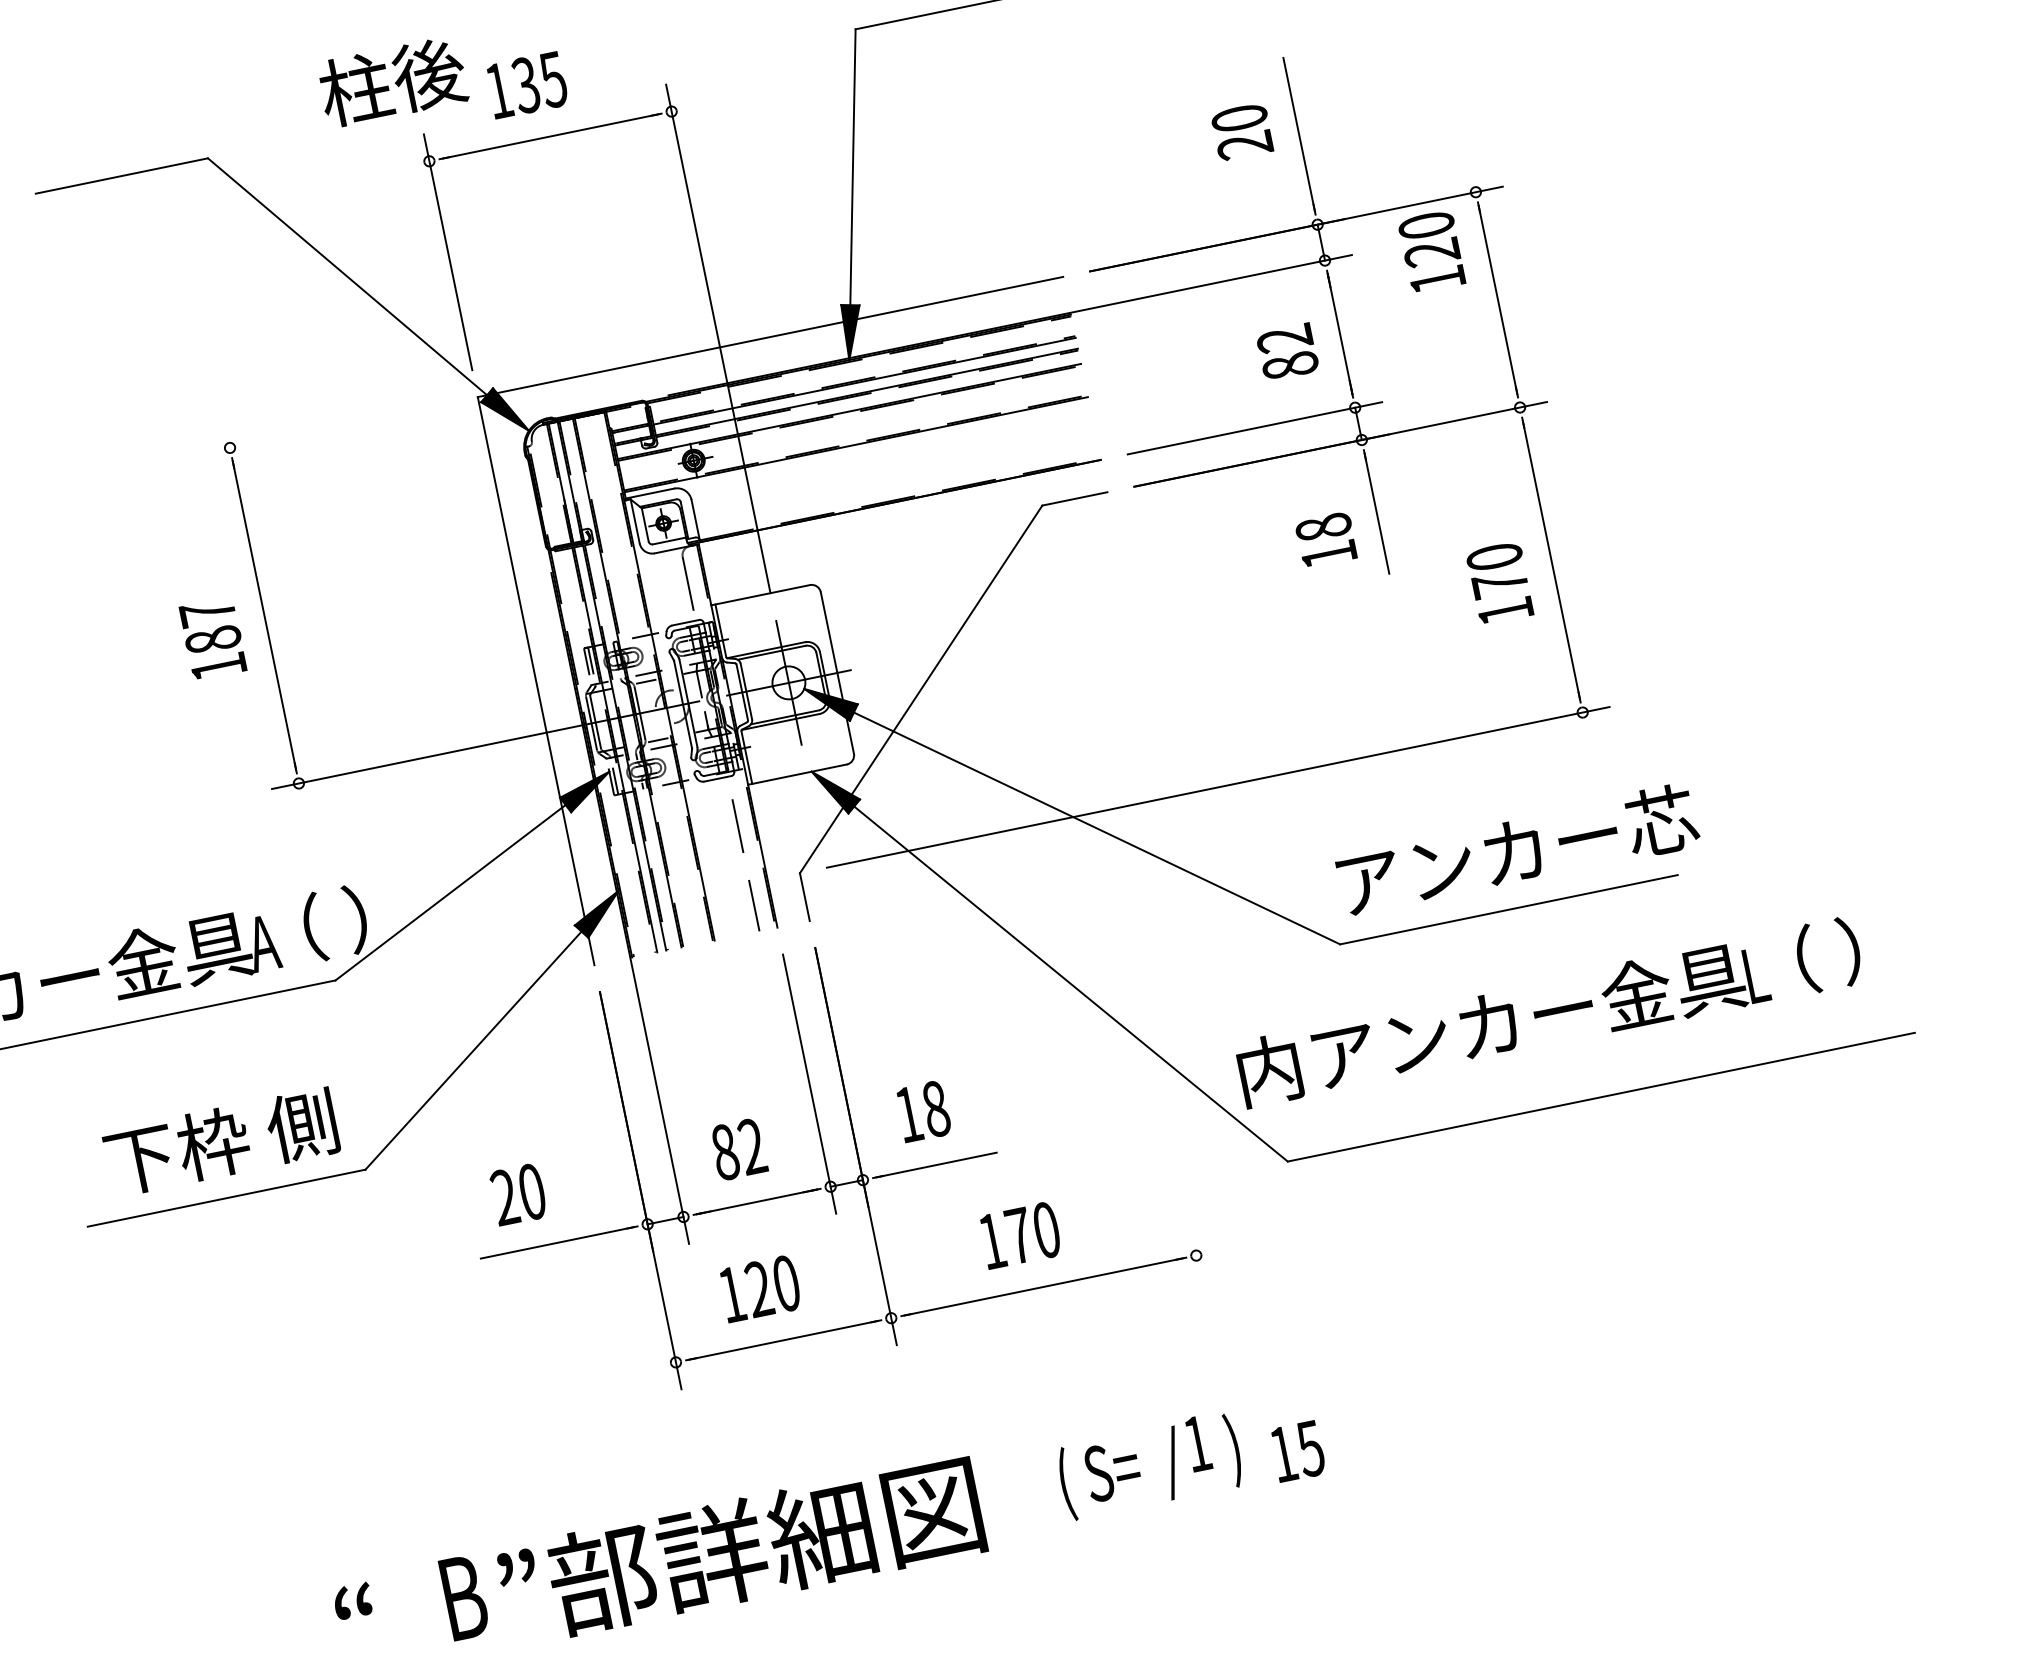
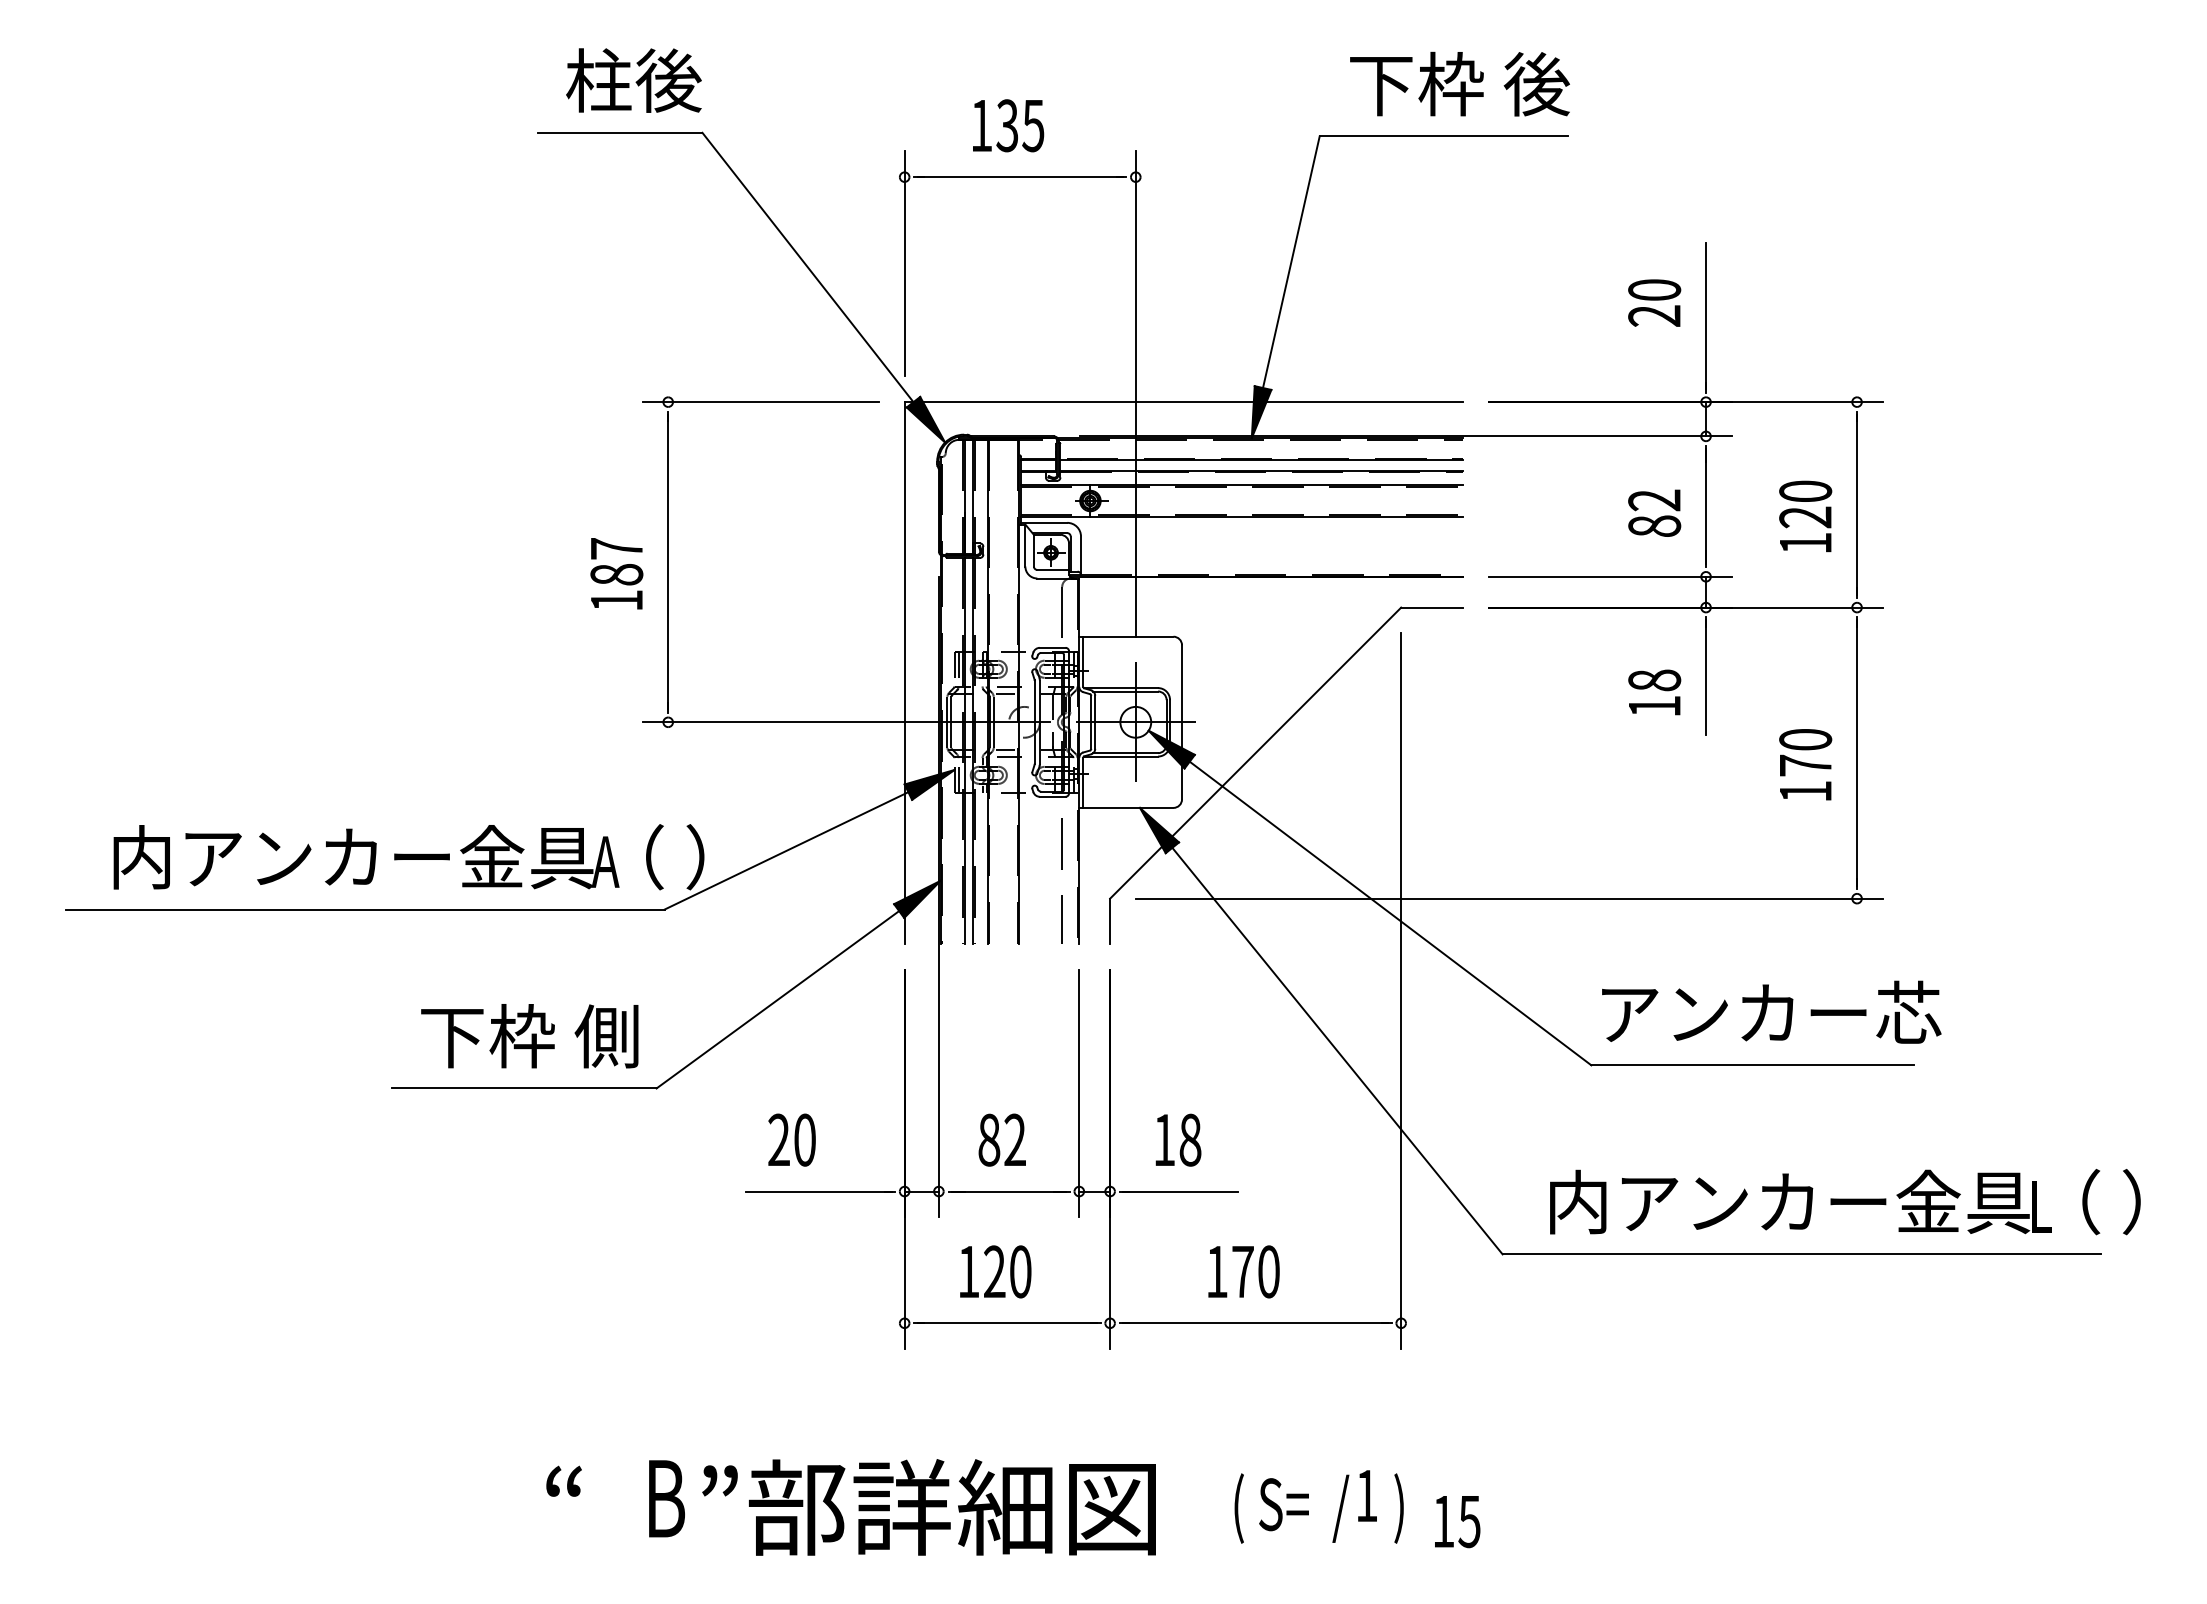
text: (392, 81) -> (633, 80), moved
text: (1431, 251) -> (1805, 516), moved
line: (326, 428) -> (760, 402), added
line: (1125, 906) -> (1401, 990), added
text: (1549, 1012) -> (1845, 1202), moved

